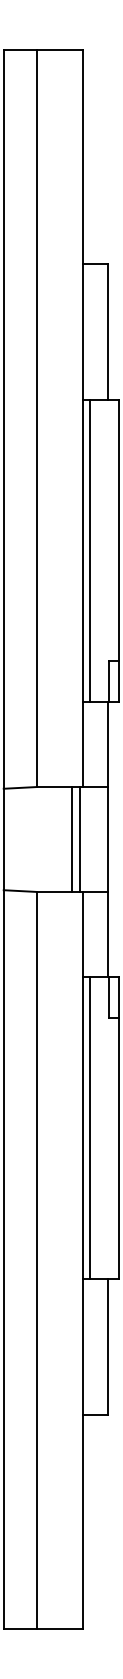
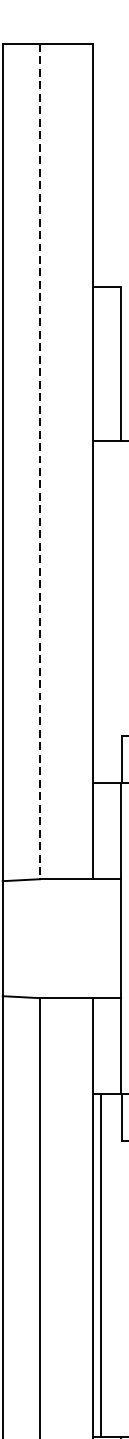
line: (36, 419) -> (39, 462), solid -> dashed
line: (90, 551) -> (101, 612), removed
line: (72, 839) -> (80, 938), removed
line: (80, 839) -> (89, 938), removed

